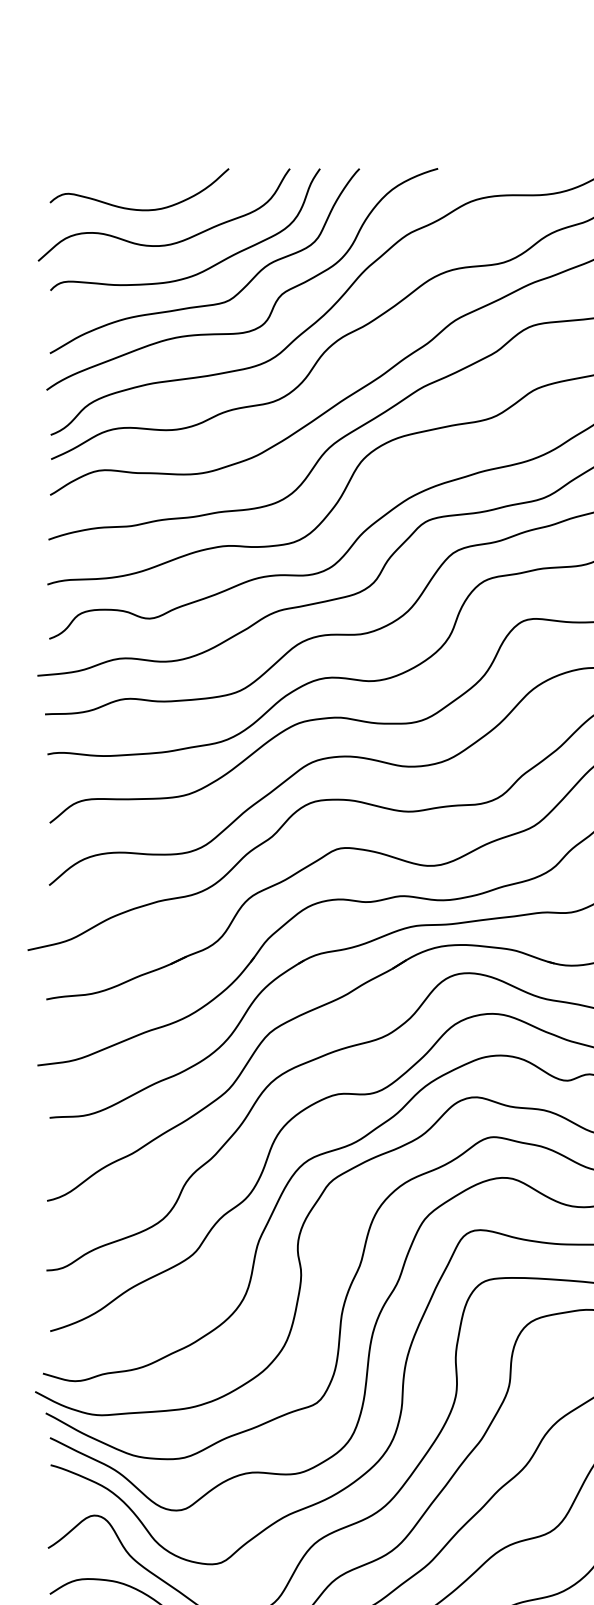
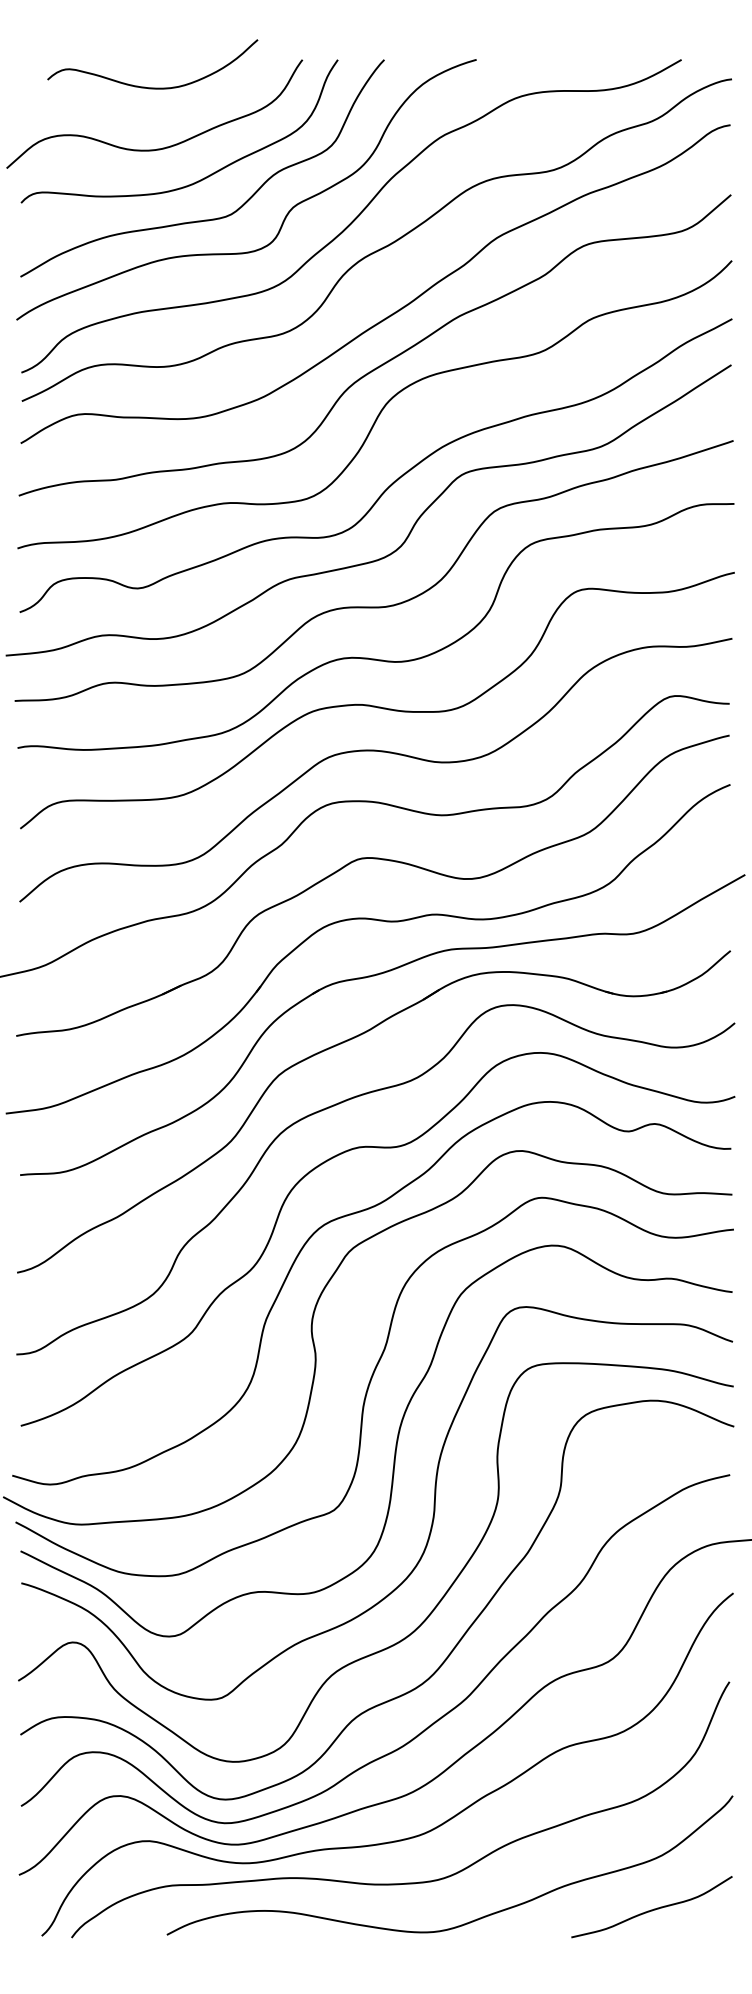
curve: (139, 209) -> (152, 87), moved

